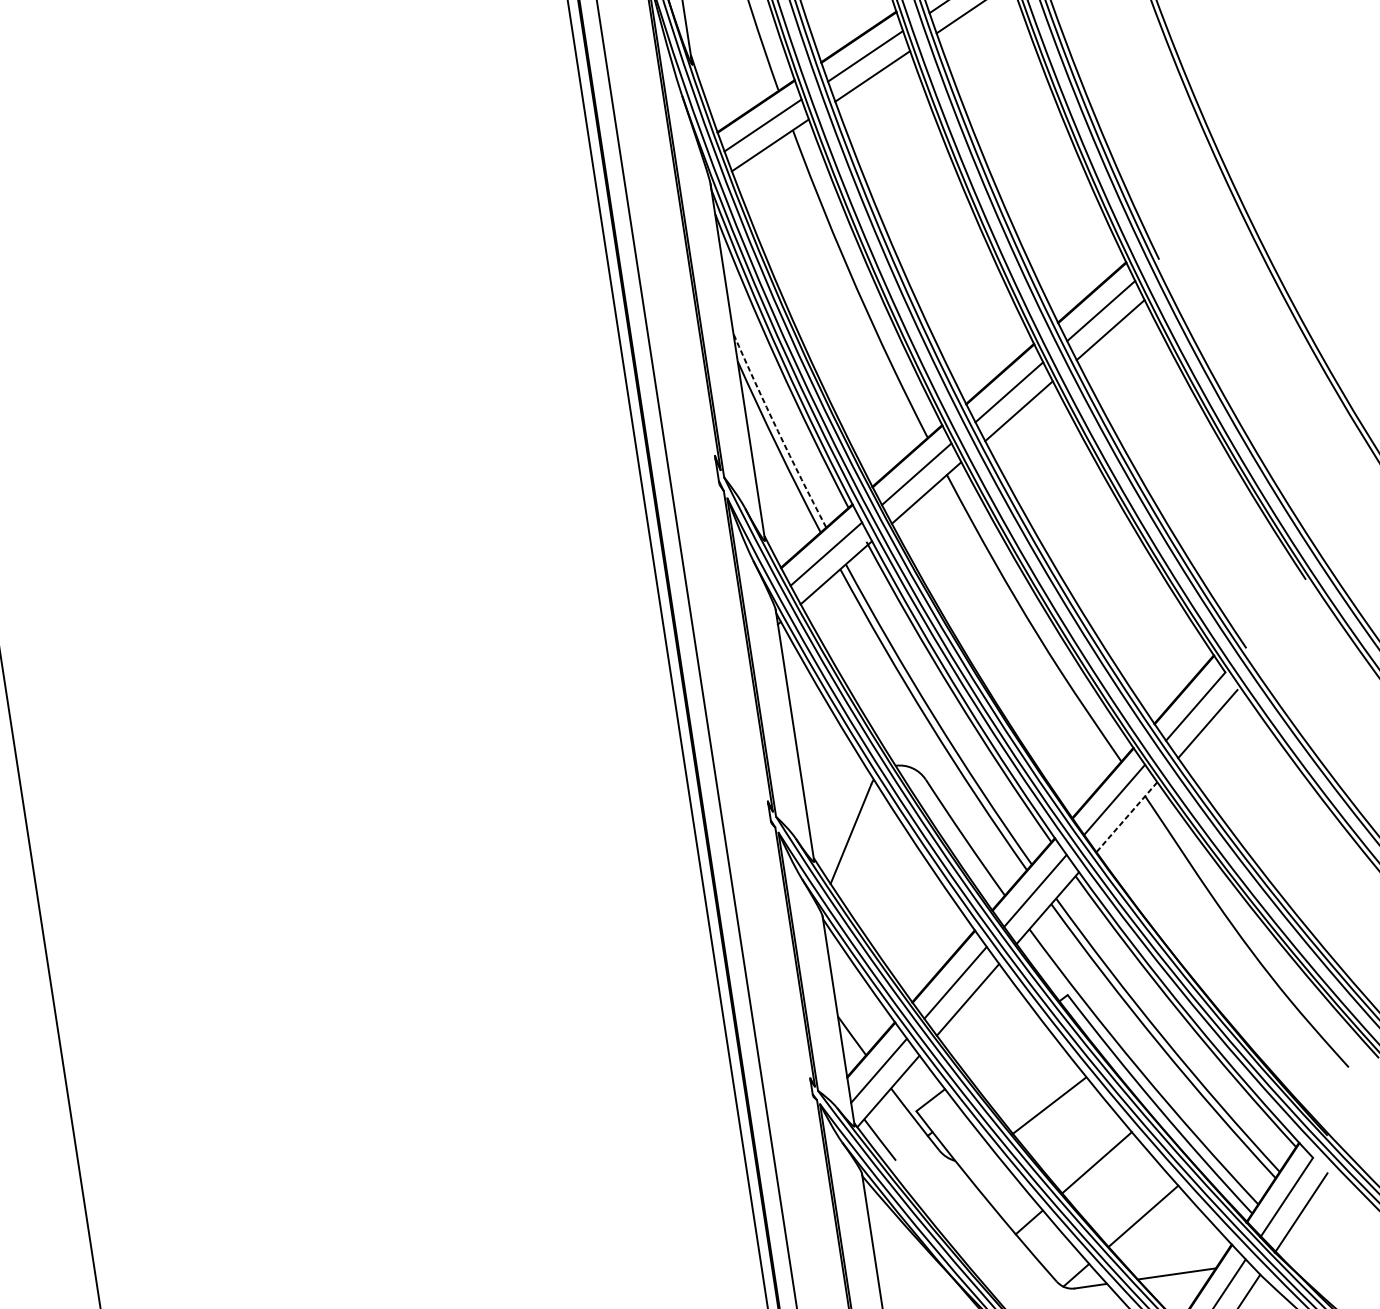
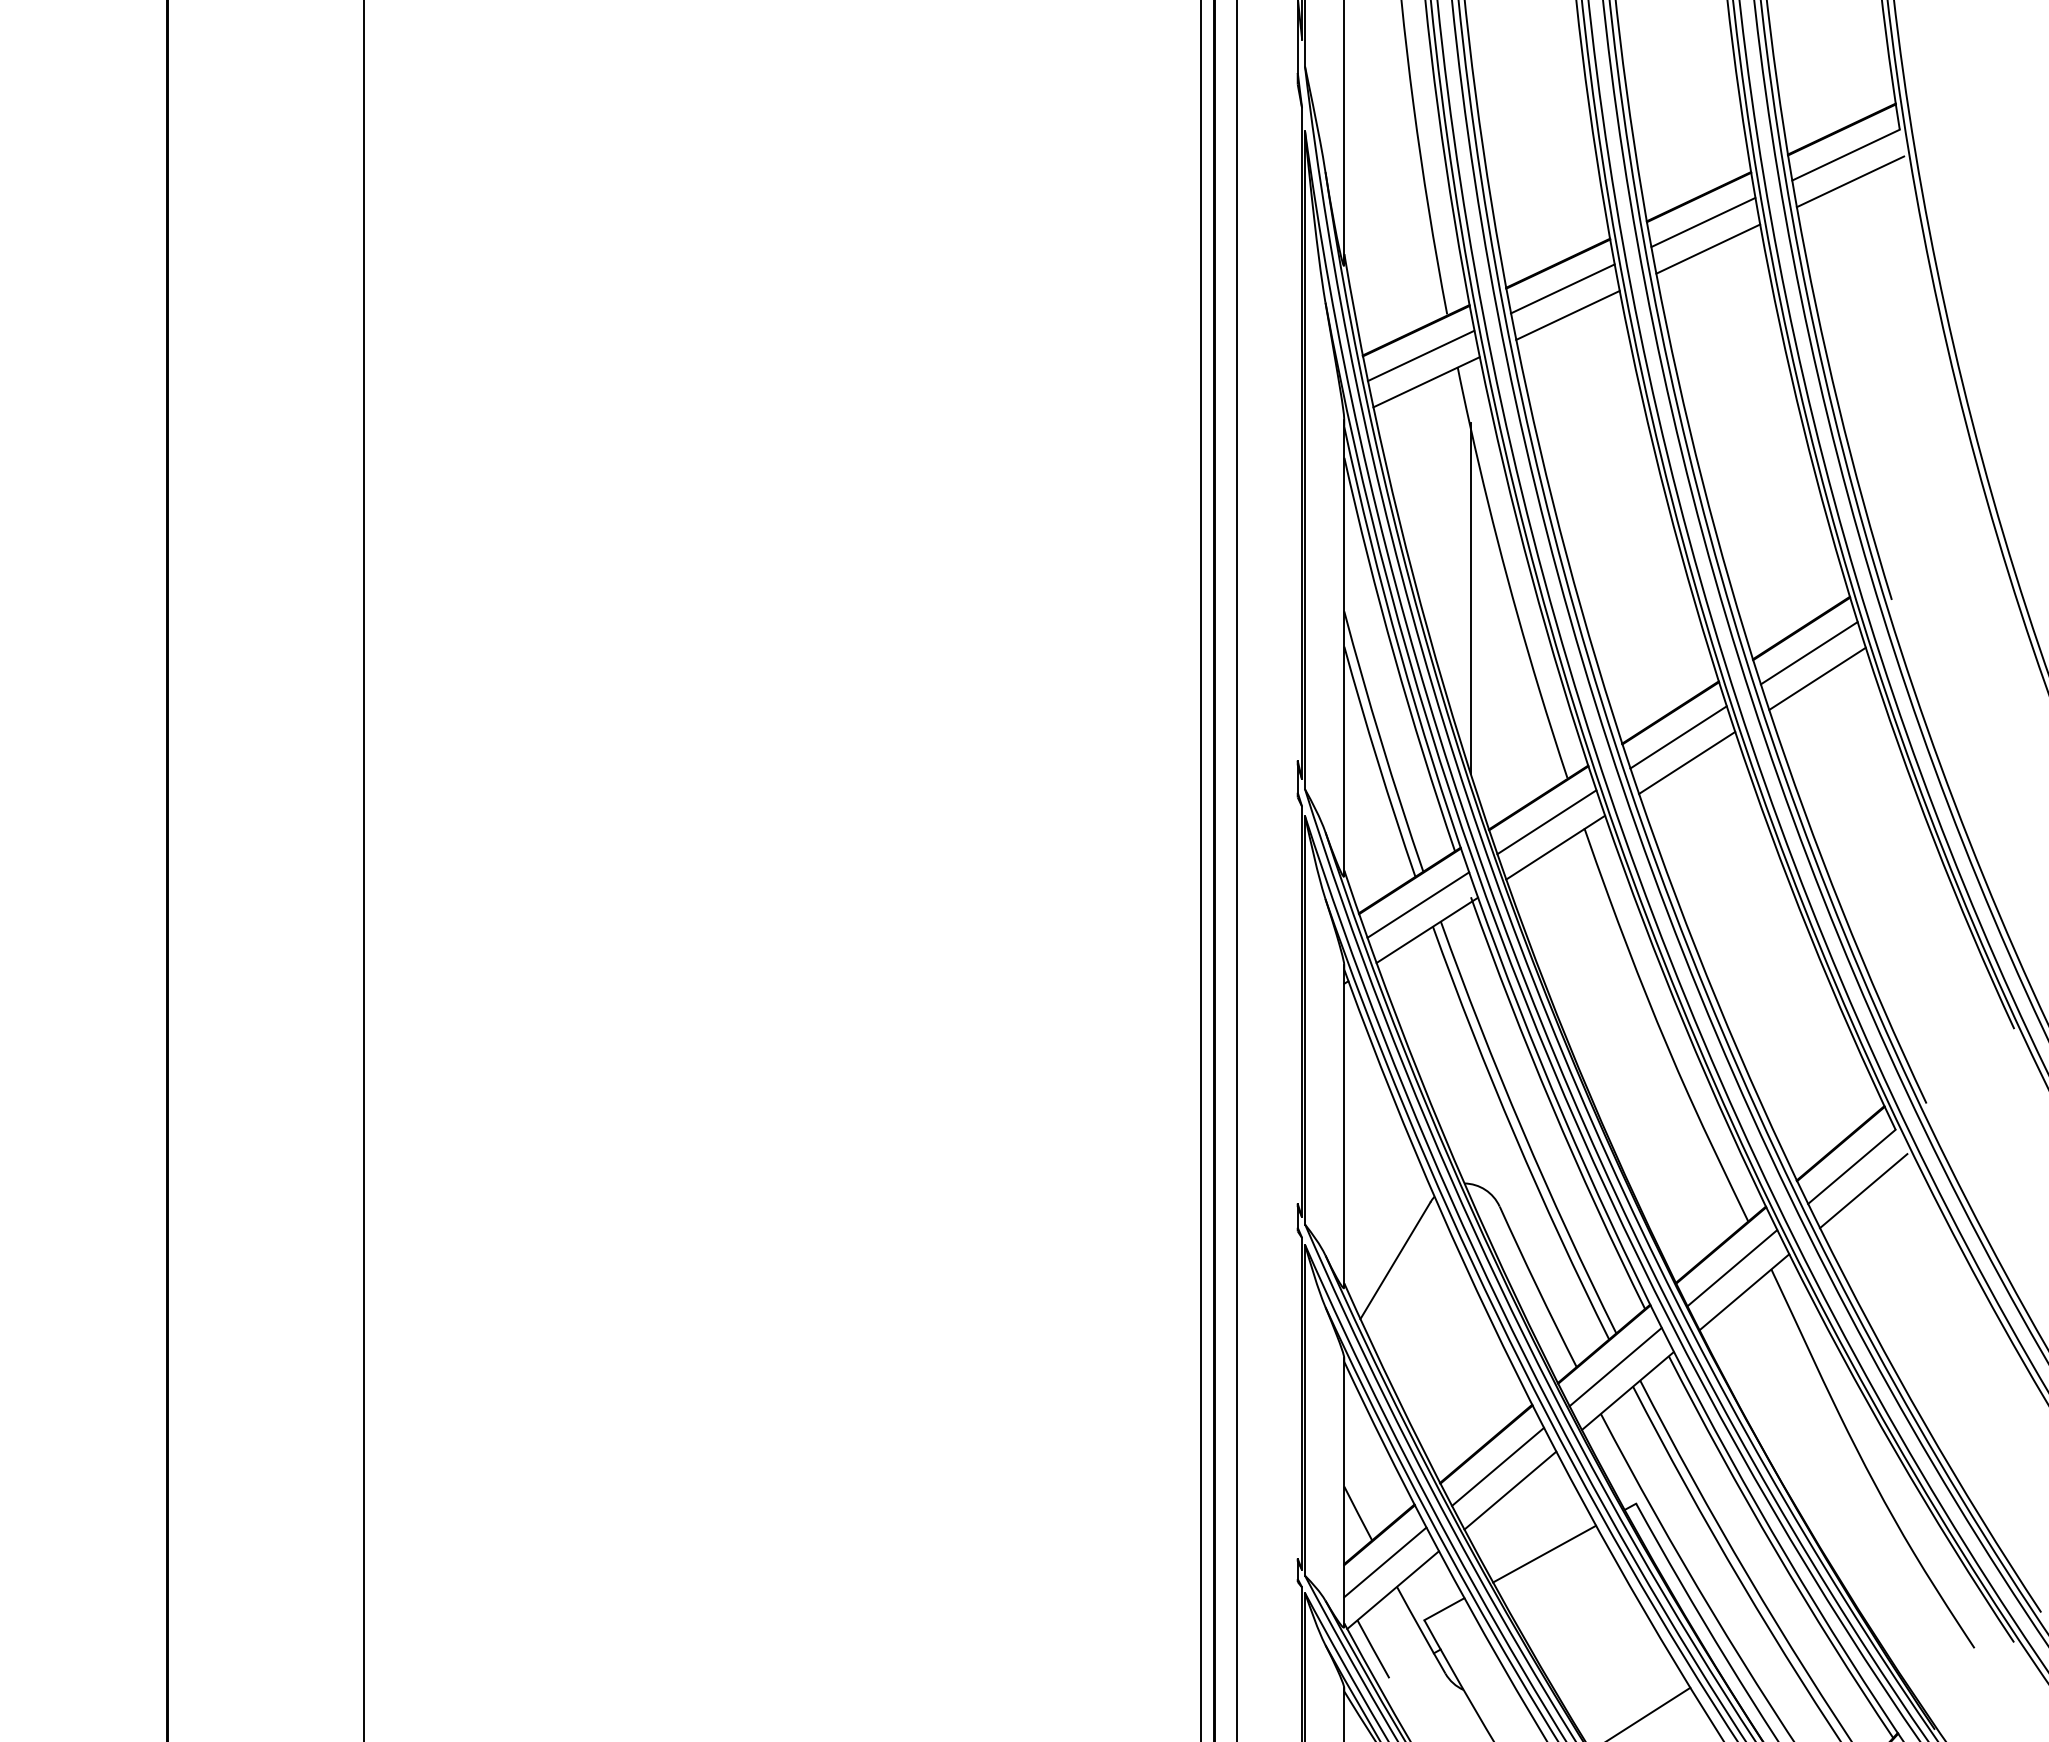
line: (830, 308) -> (1470, 598), added
arc: (778, 431) -> (1381, 742), dashed -> solid
line: (1126, 817) -> (1744, 1292), dashed -> solid
line: (1048, 1105) -> (1544, 1553), moved

